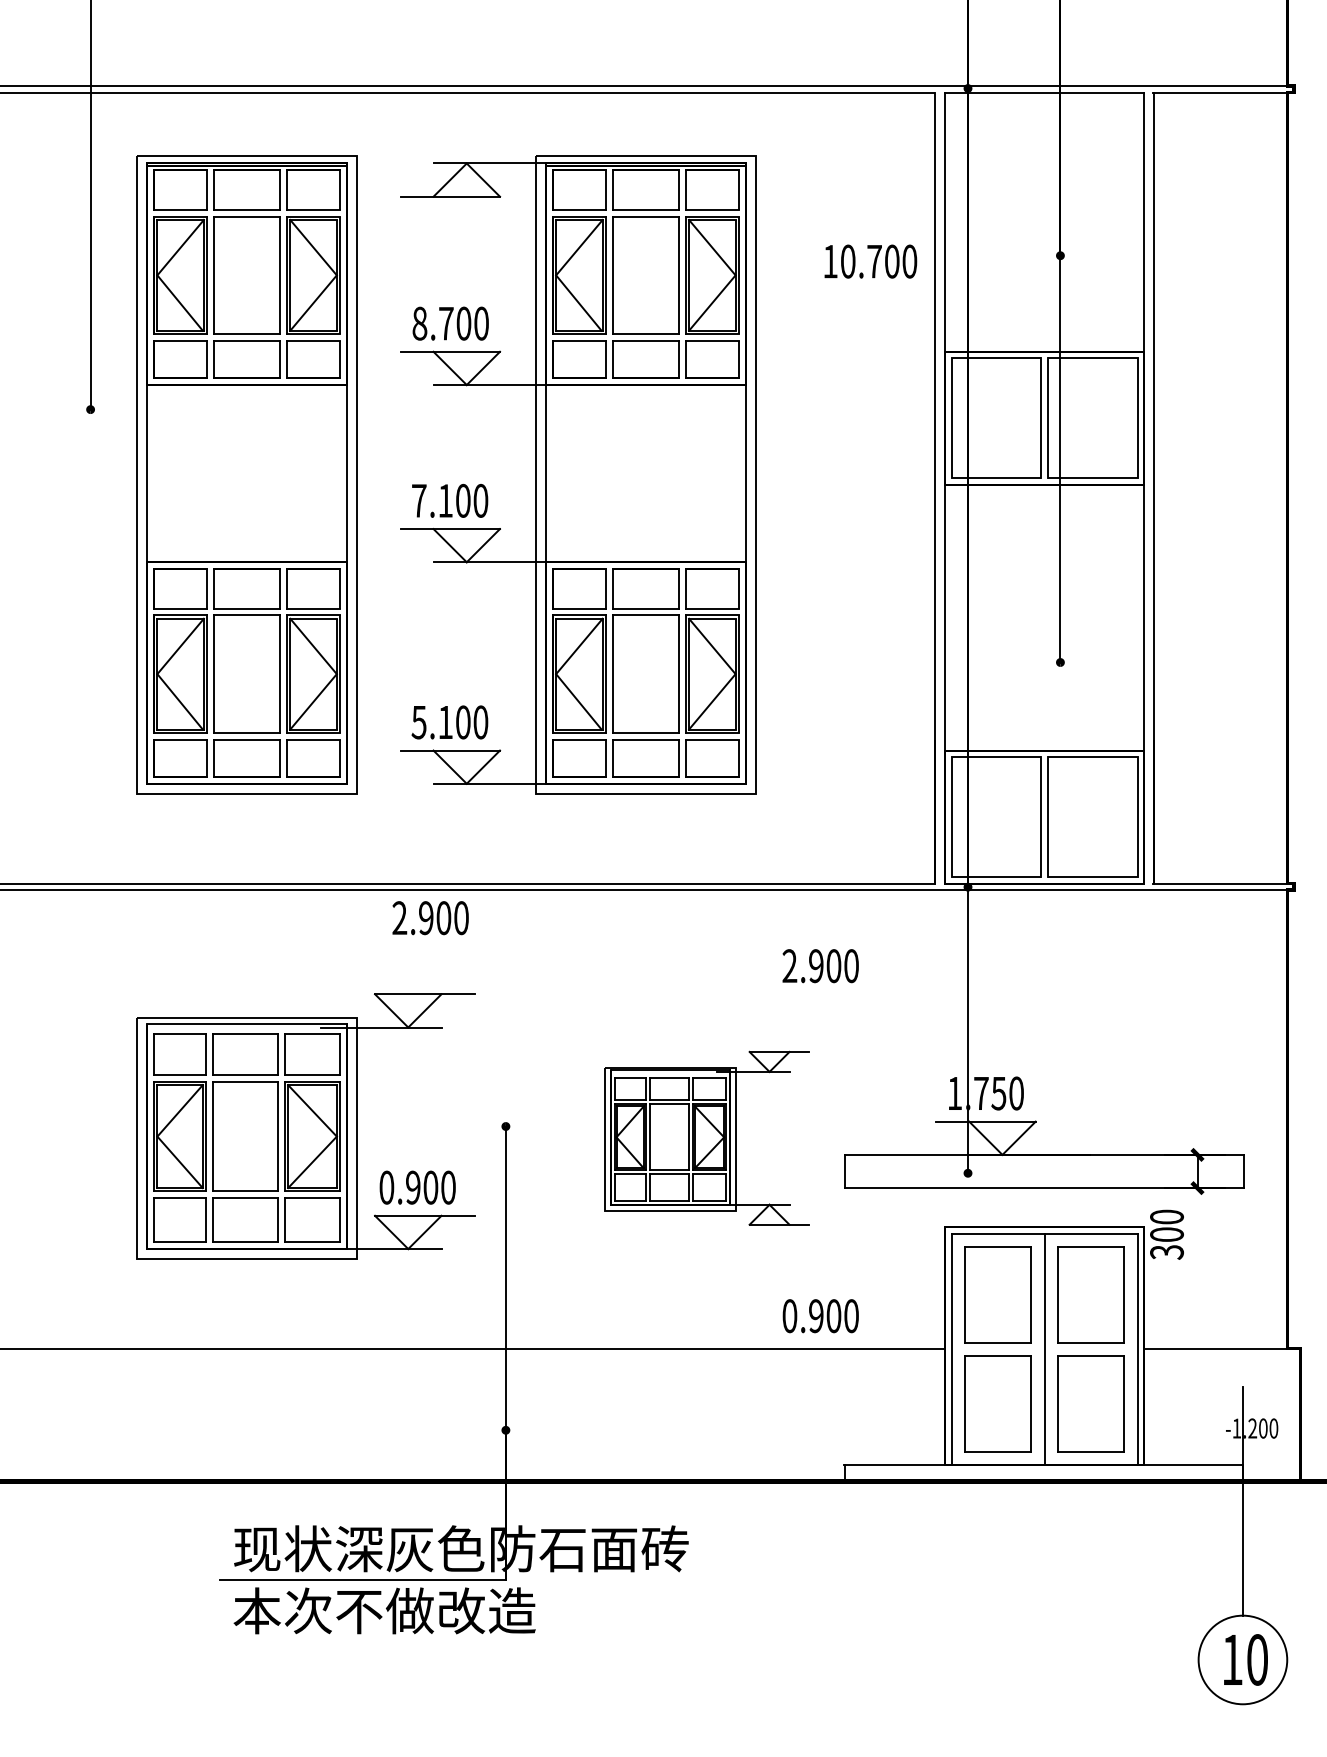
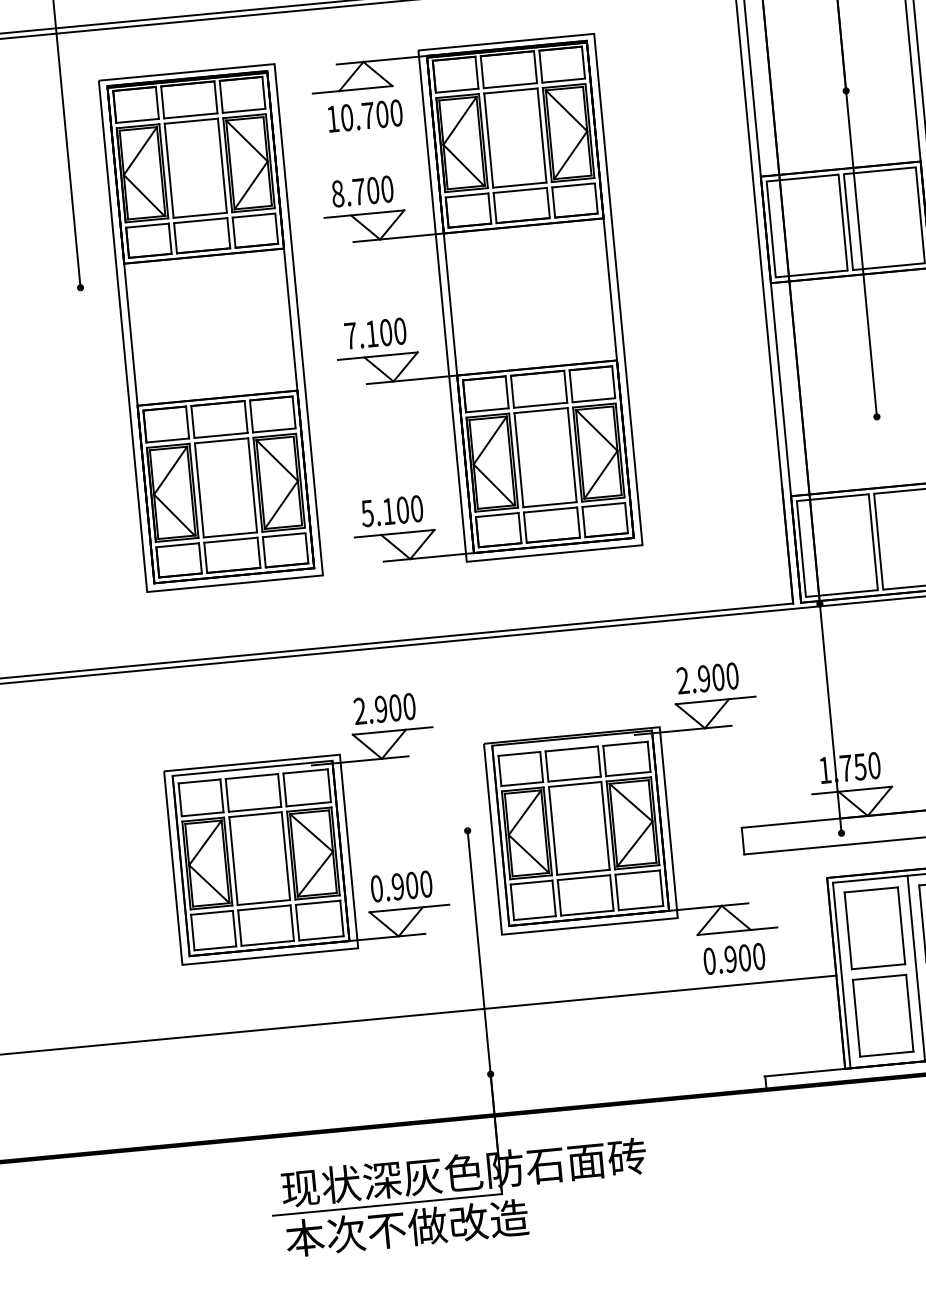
text: (870, 261) -> (365, 115), moved
text: (430, 918) -> (384, 709), moved
part: (706, 1138) -> (629, 825), size x1.67

